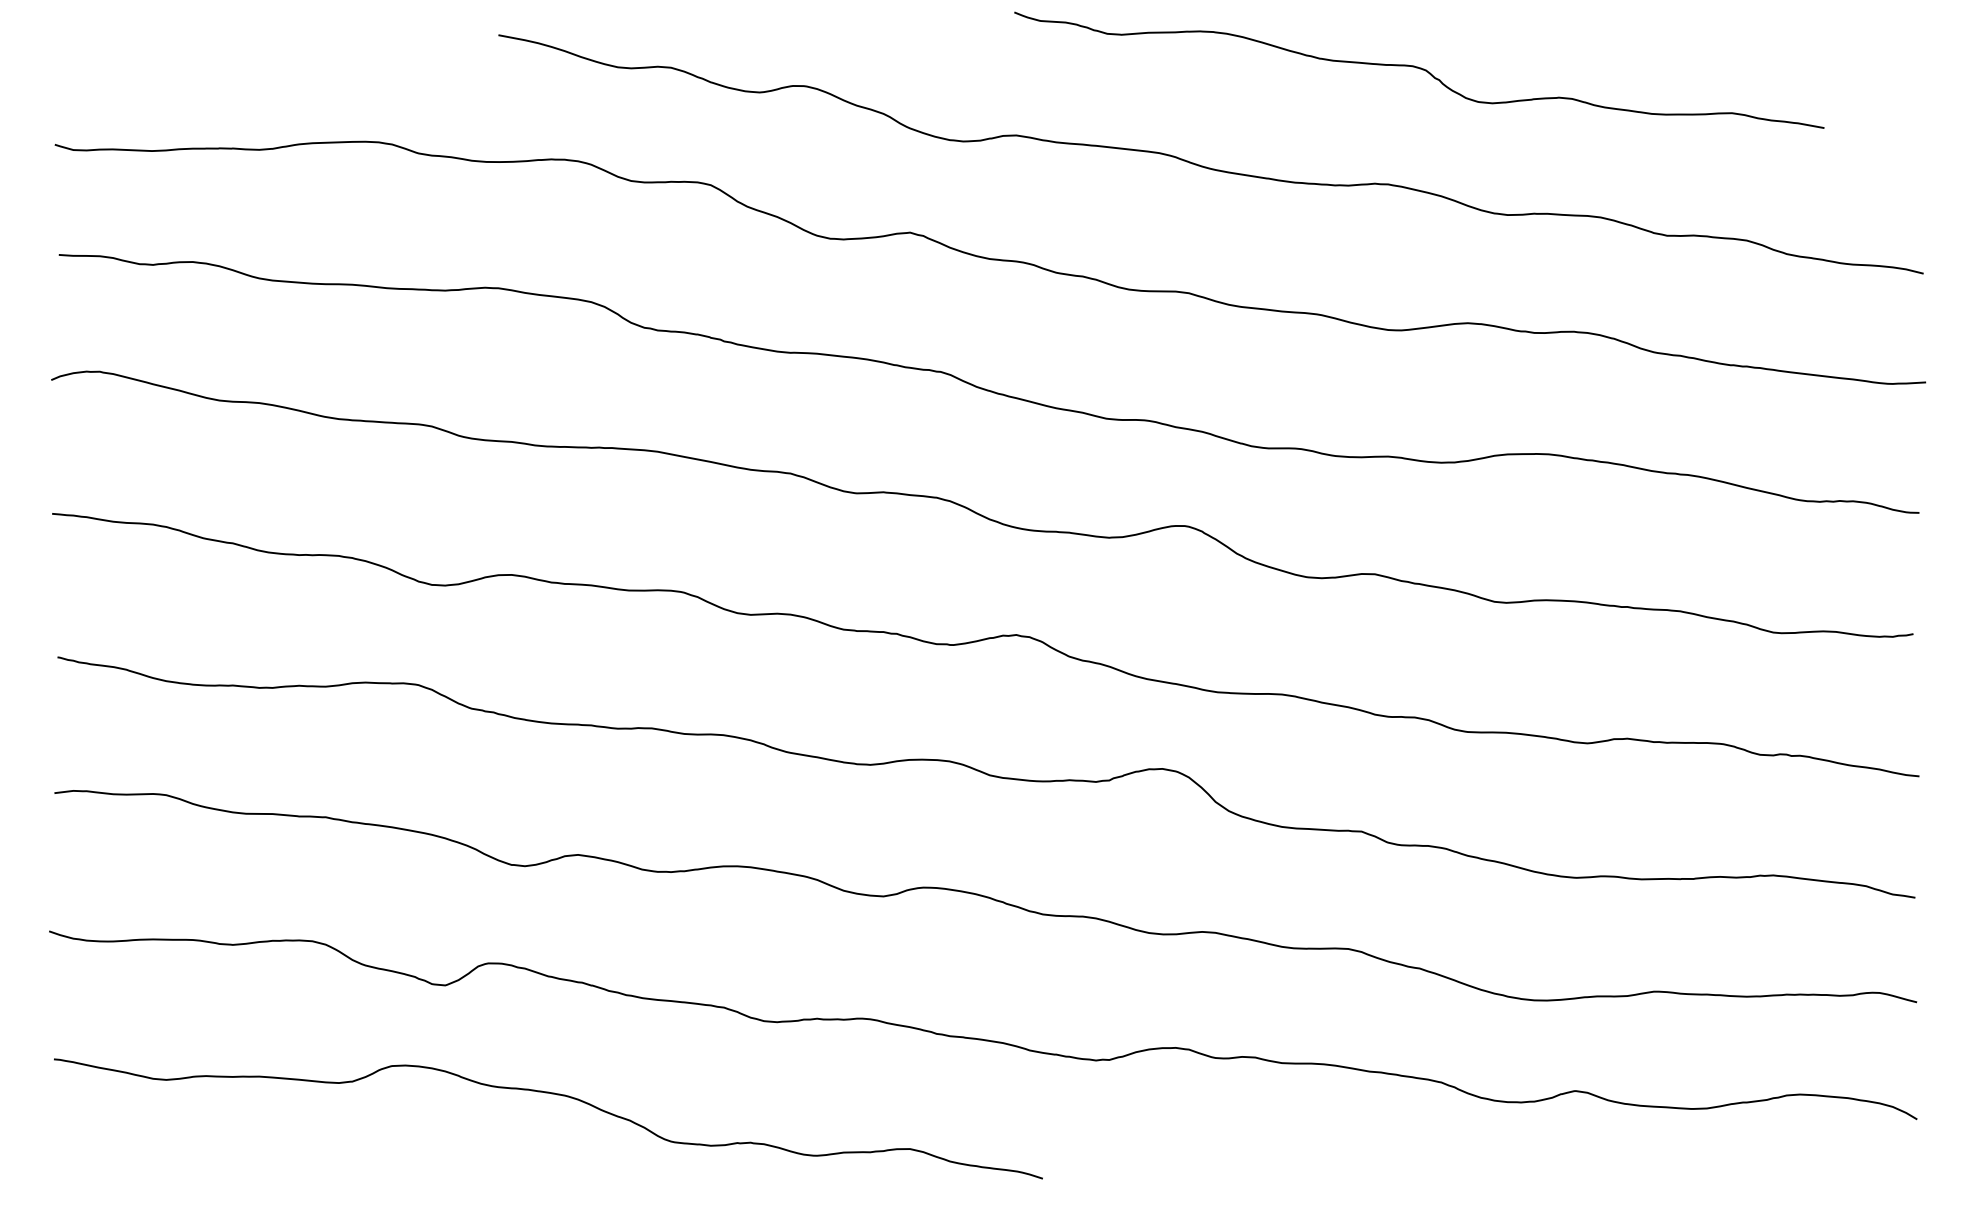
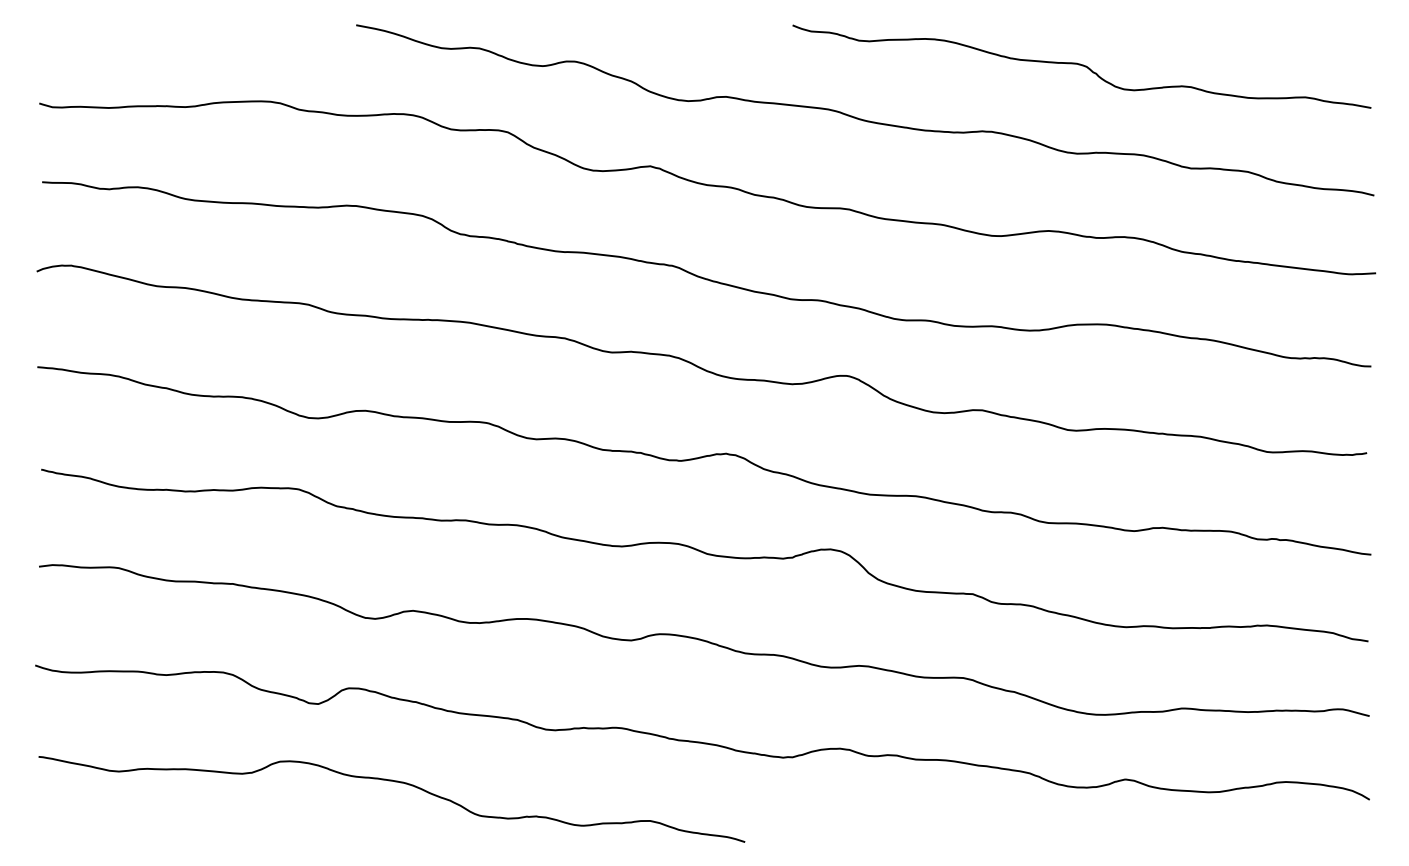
curve: (1419, 69) -> (1082, 66), moved

